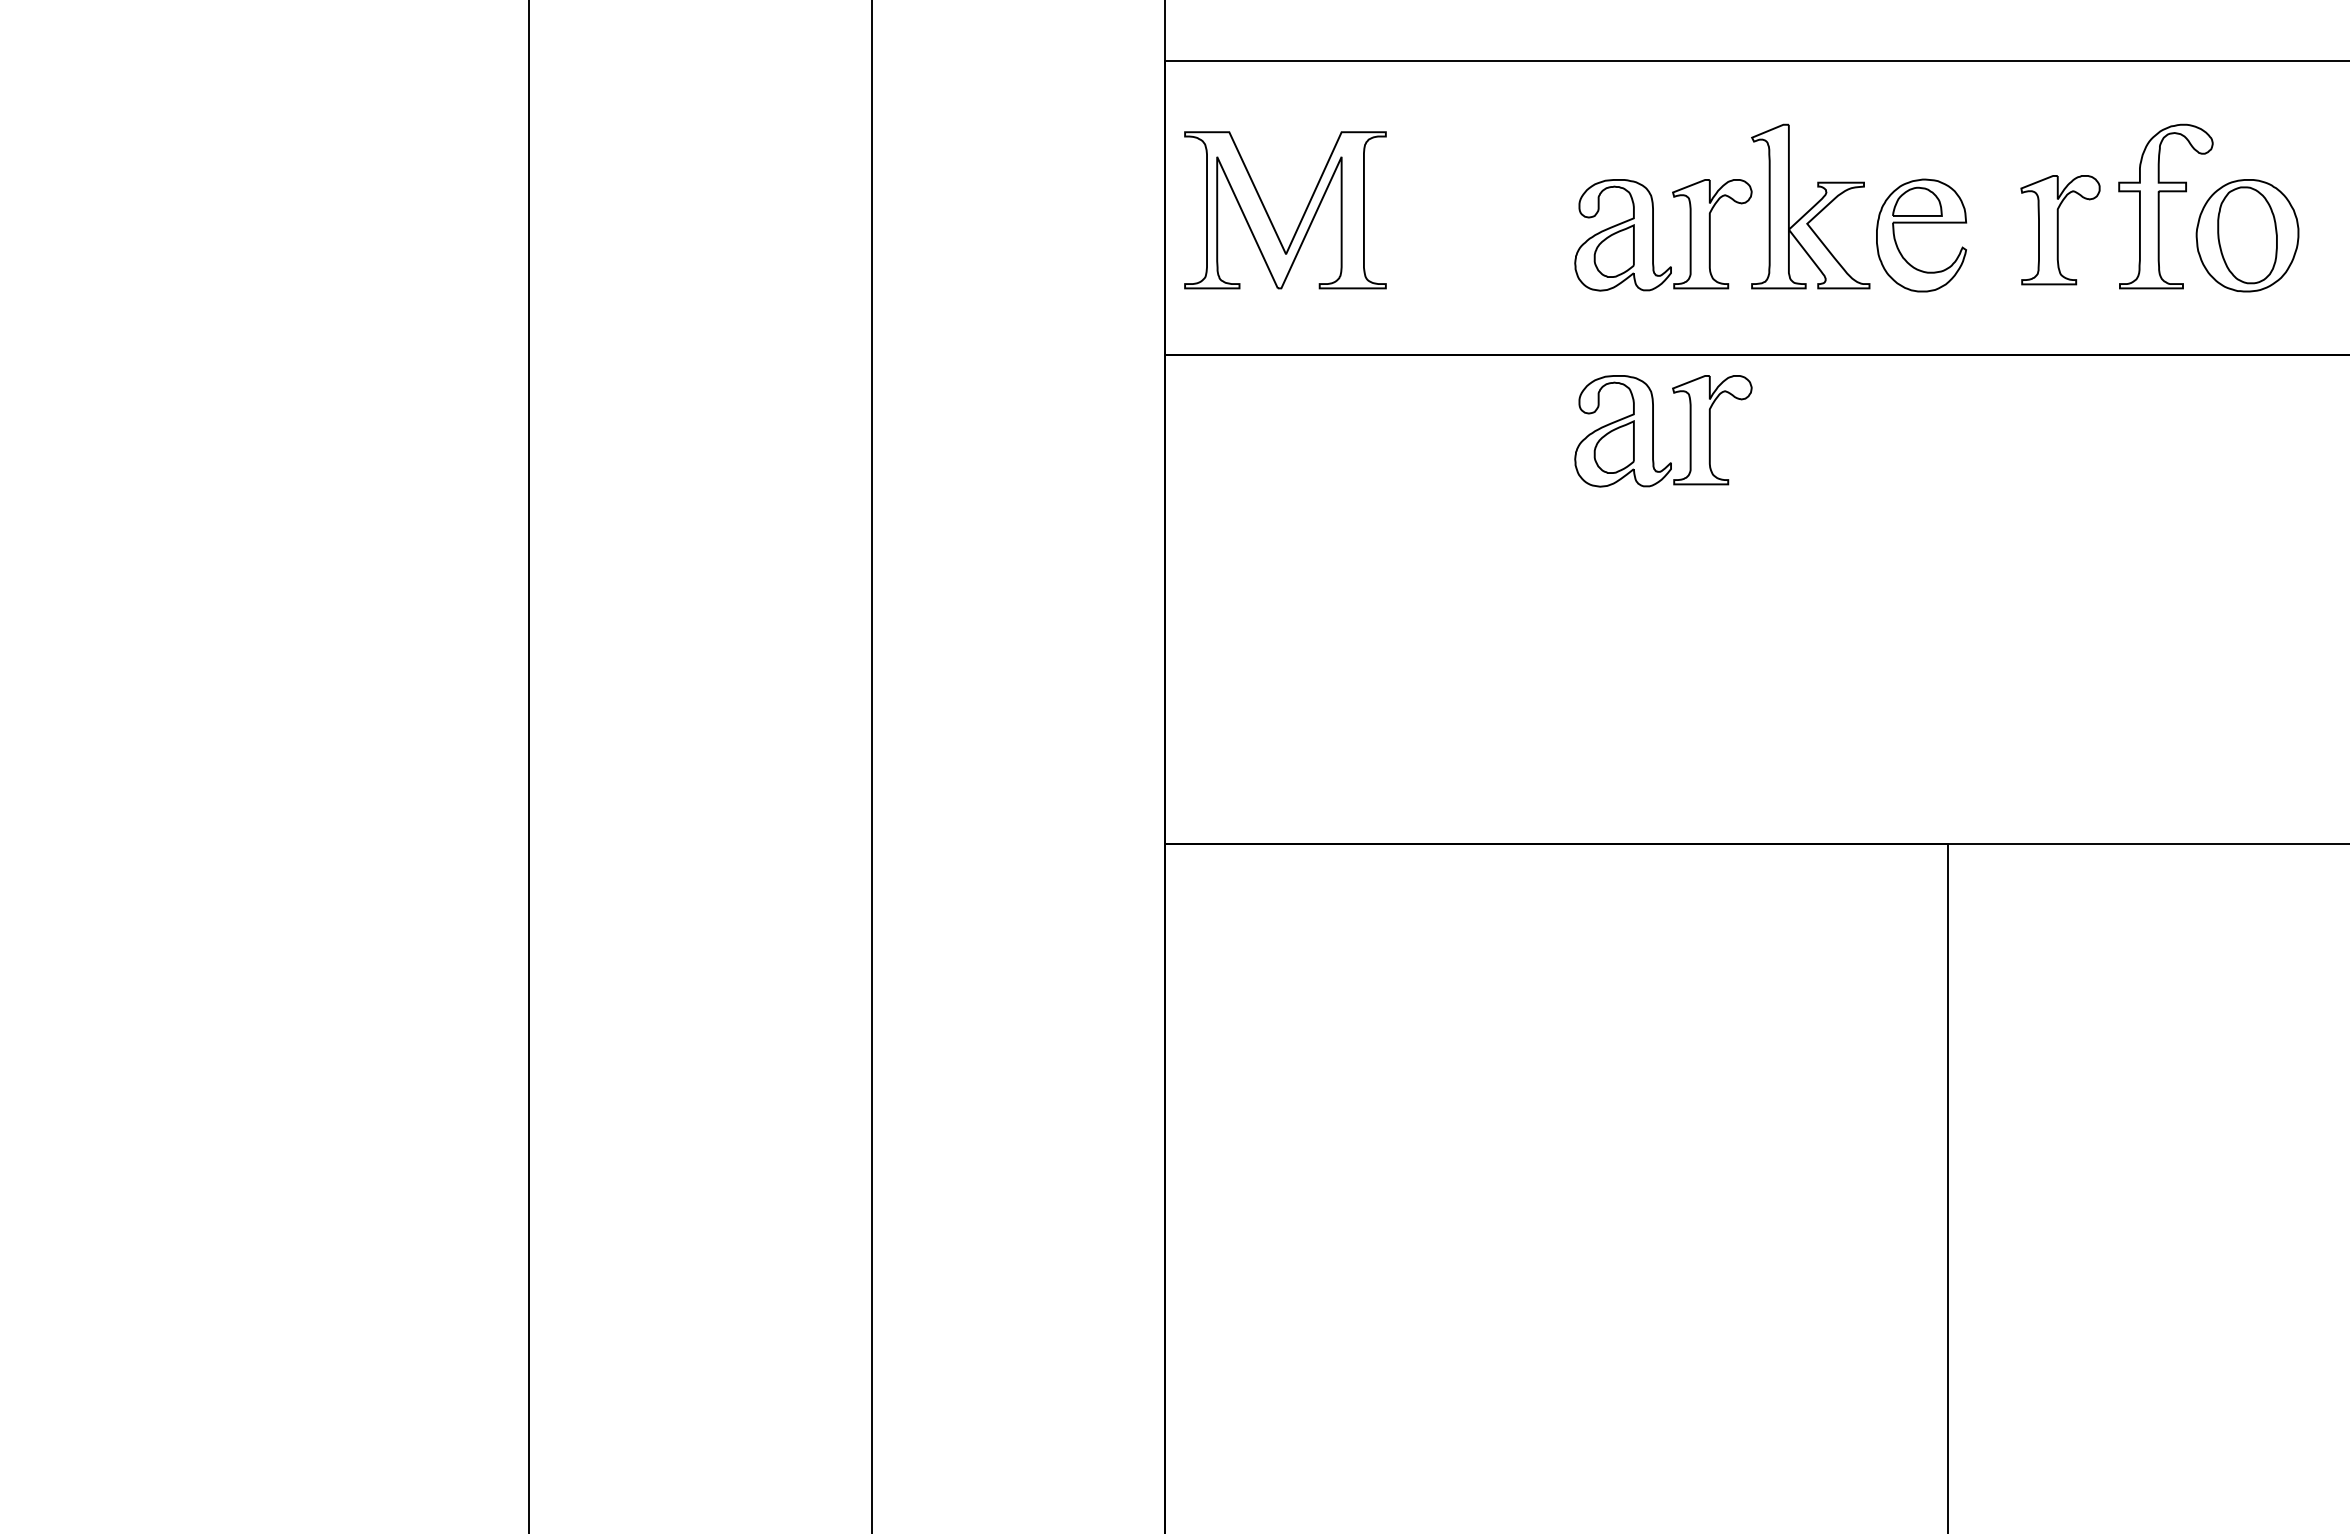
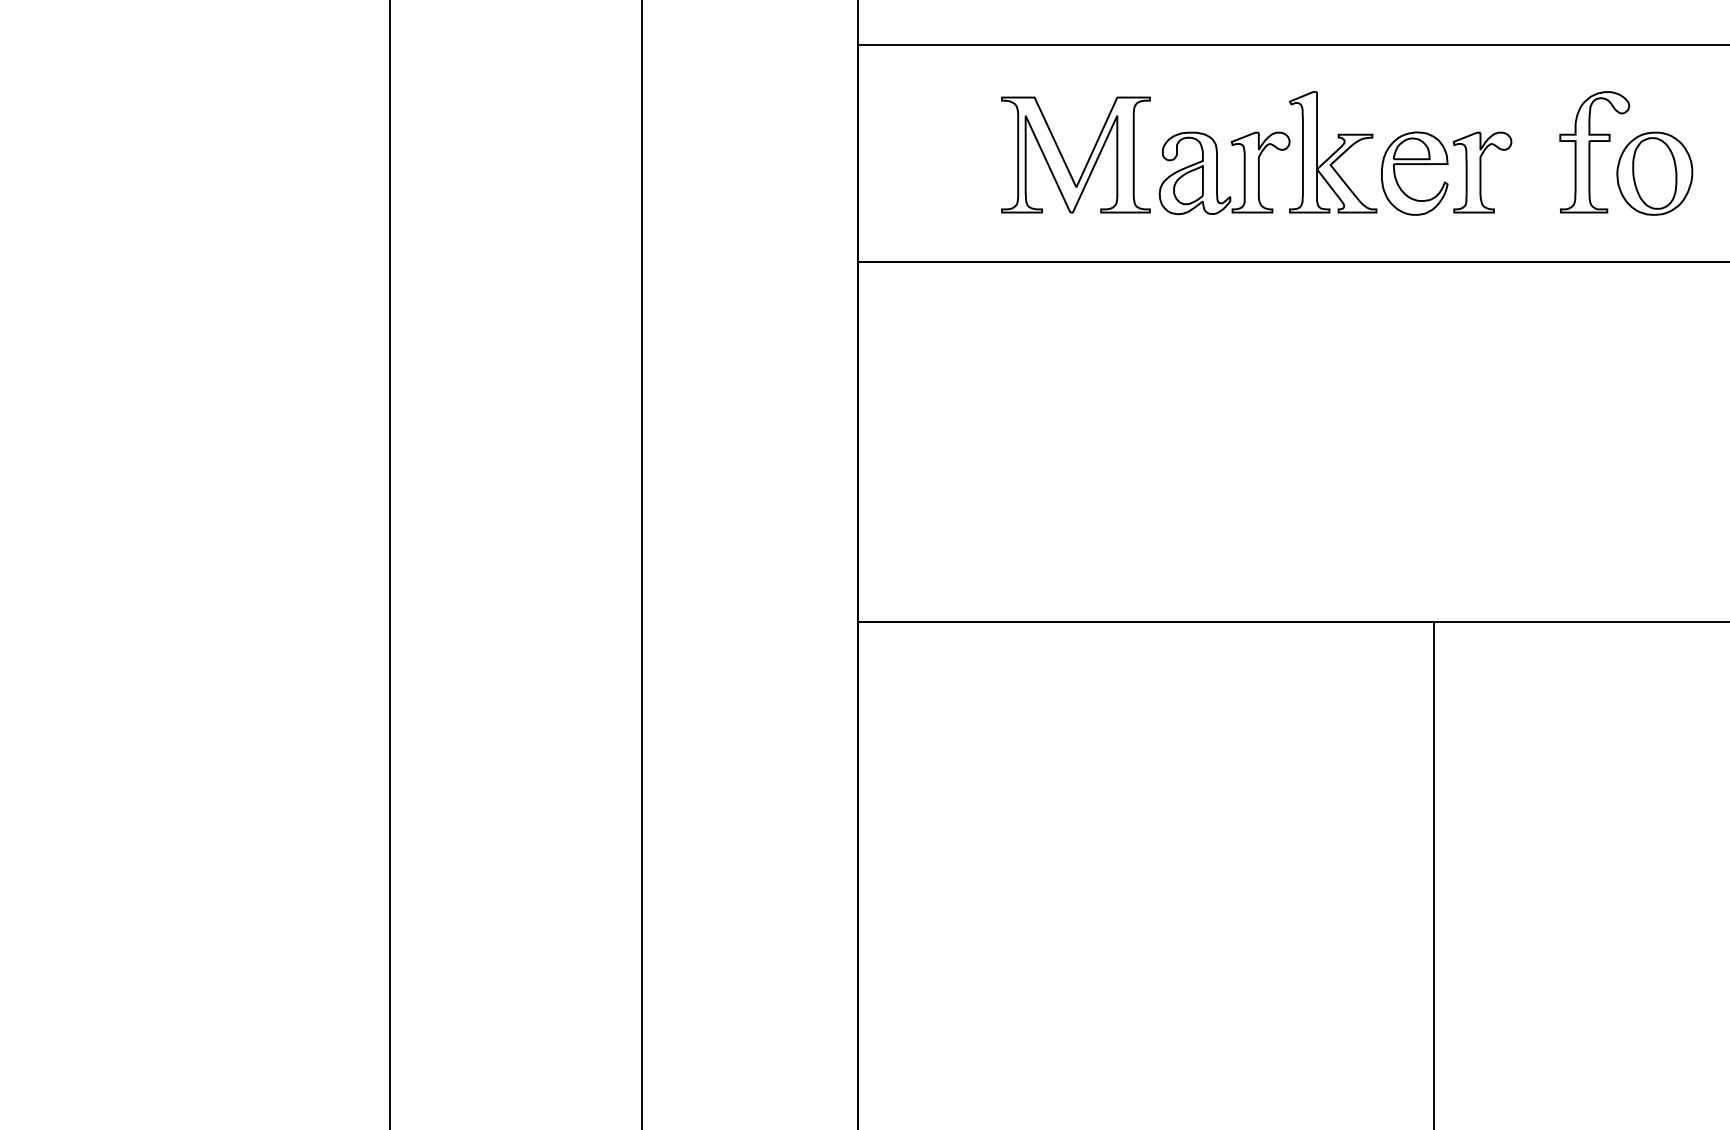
part: (1270, 218) -> (1064, 161), moved
part: (2060, 230) -> (1482, 172), moved
part: (1653, 431) -> (1217, 317), removed

